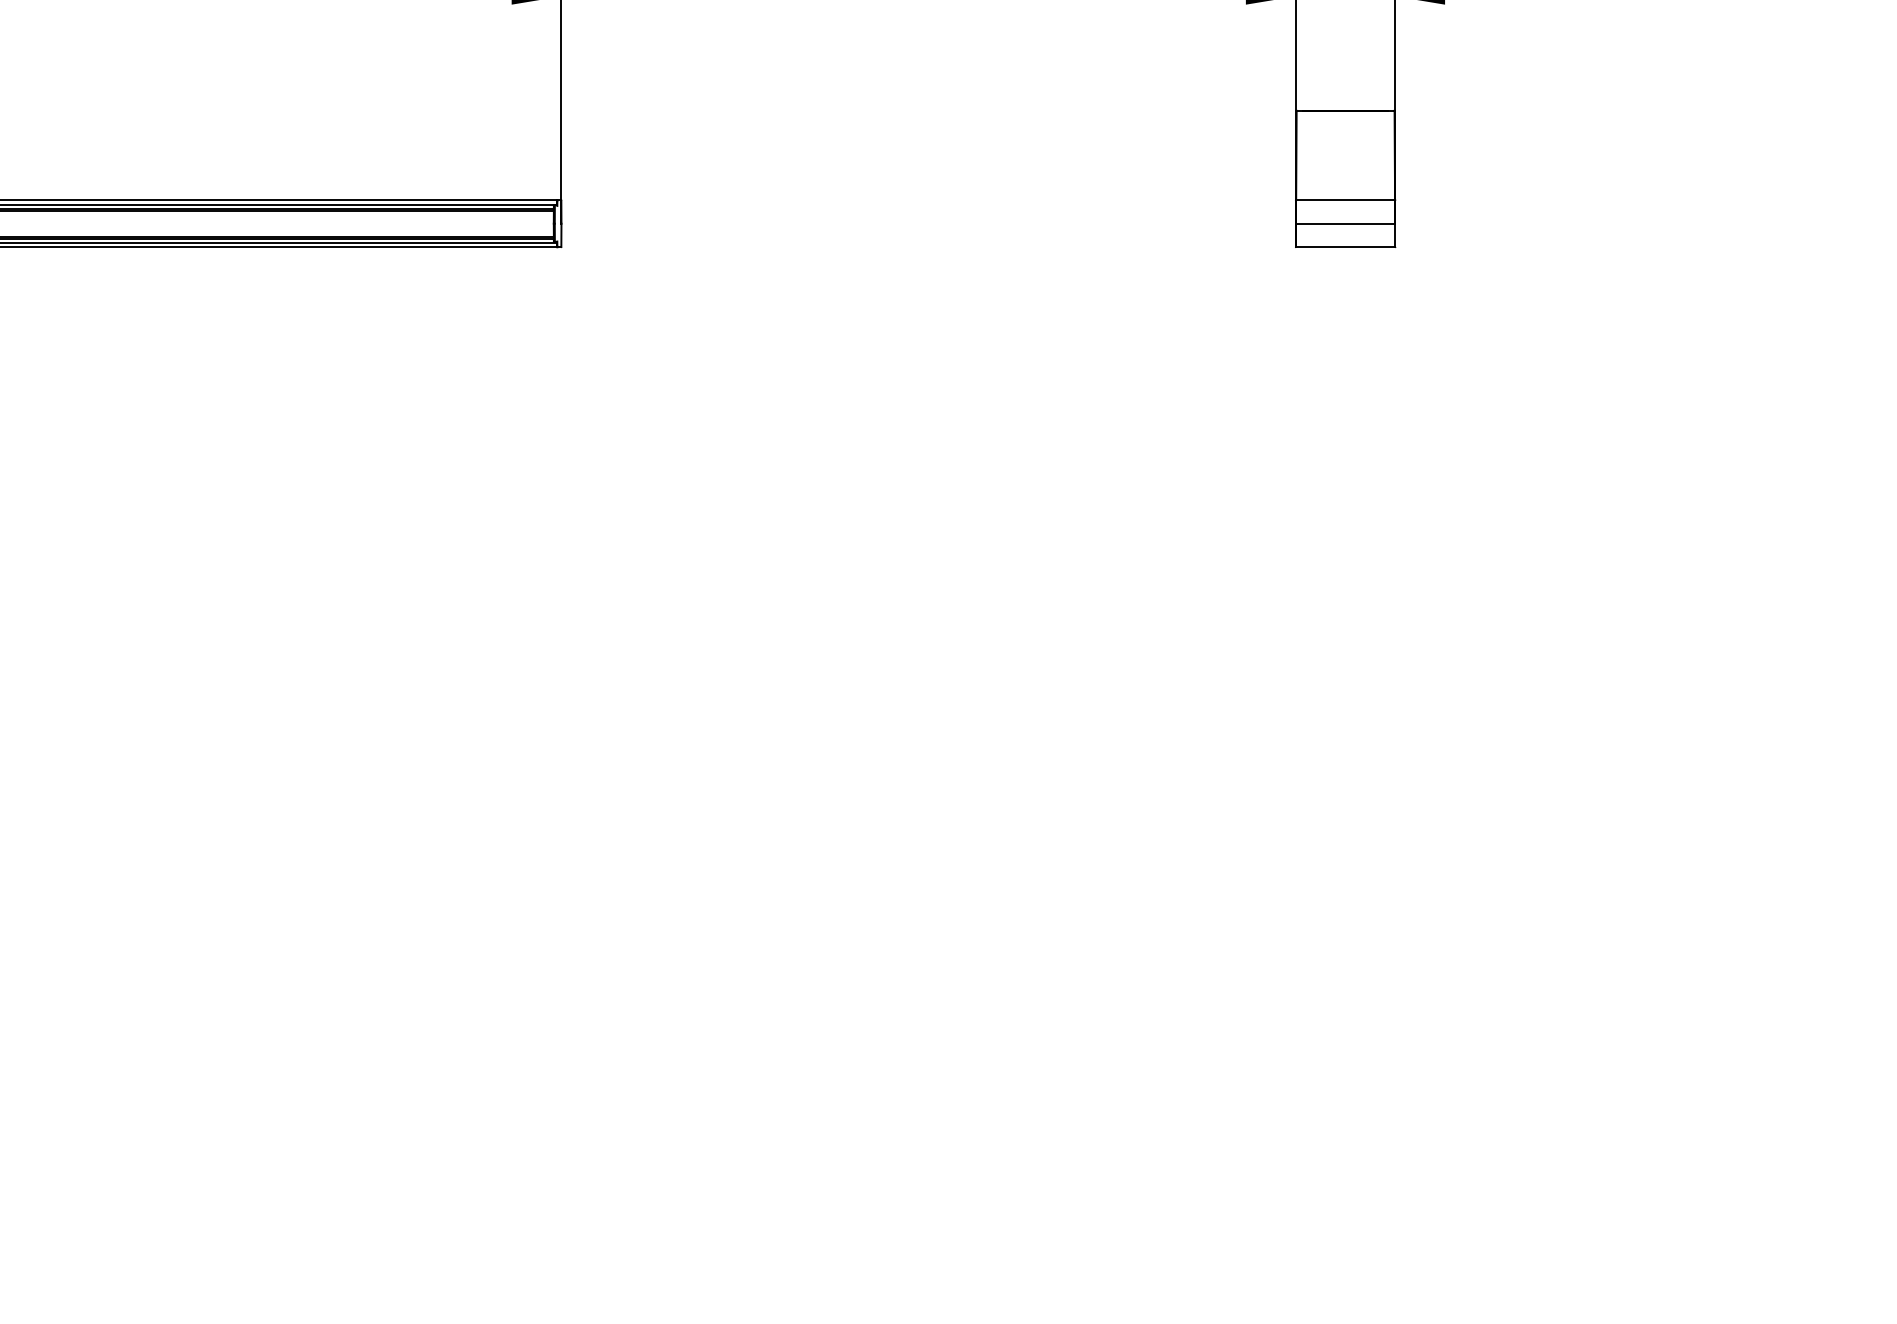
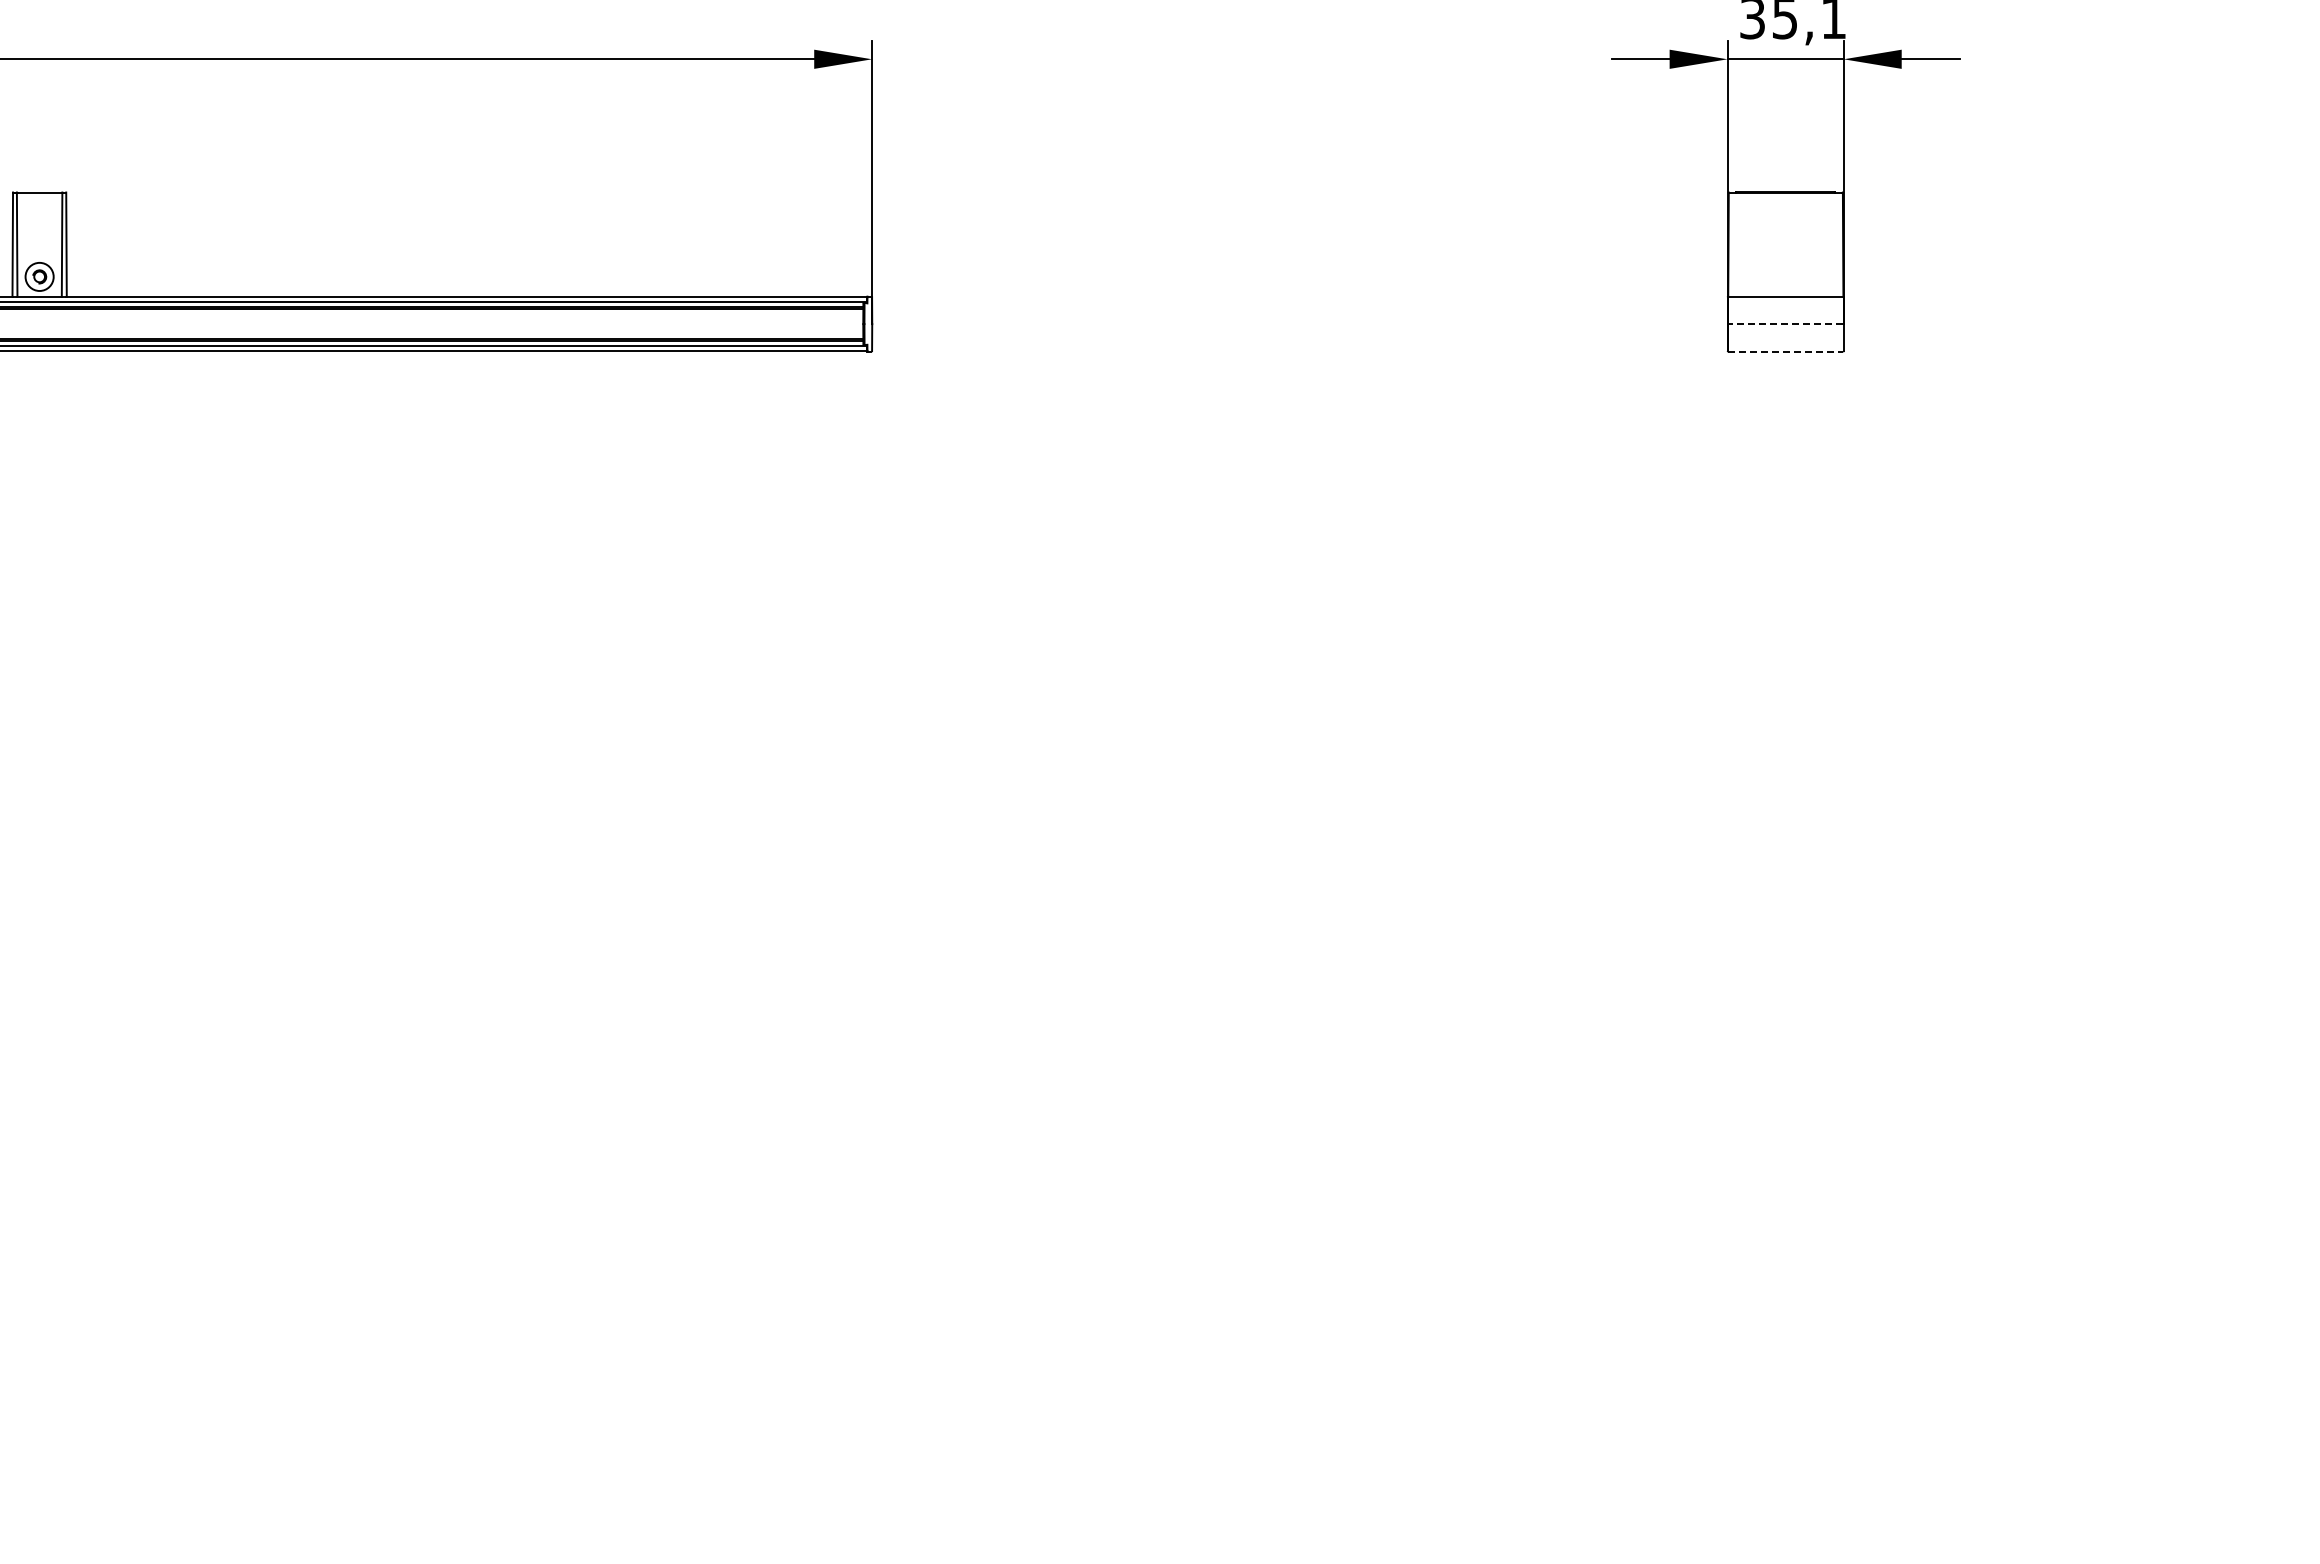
line: (1345, 224) -> (1785, 324), solid -> dashed
line: (1346, 247) -> (1786, 351), solid -> dashed

